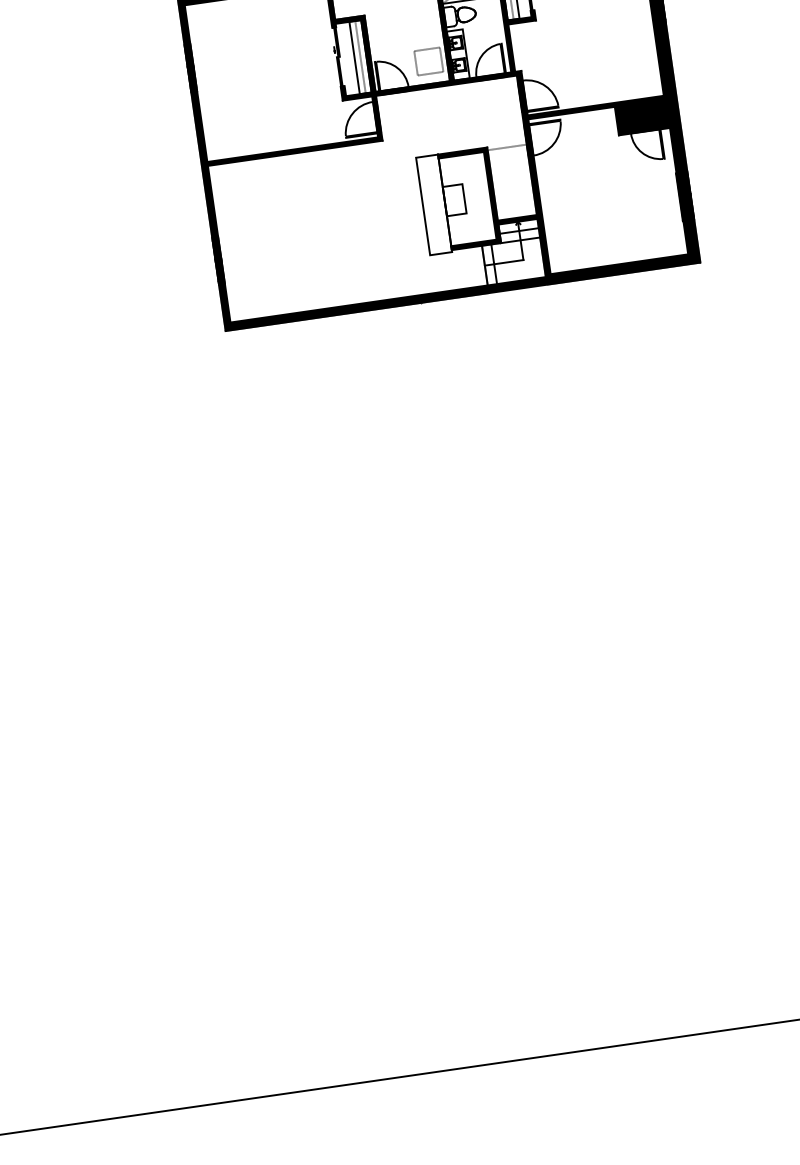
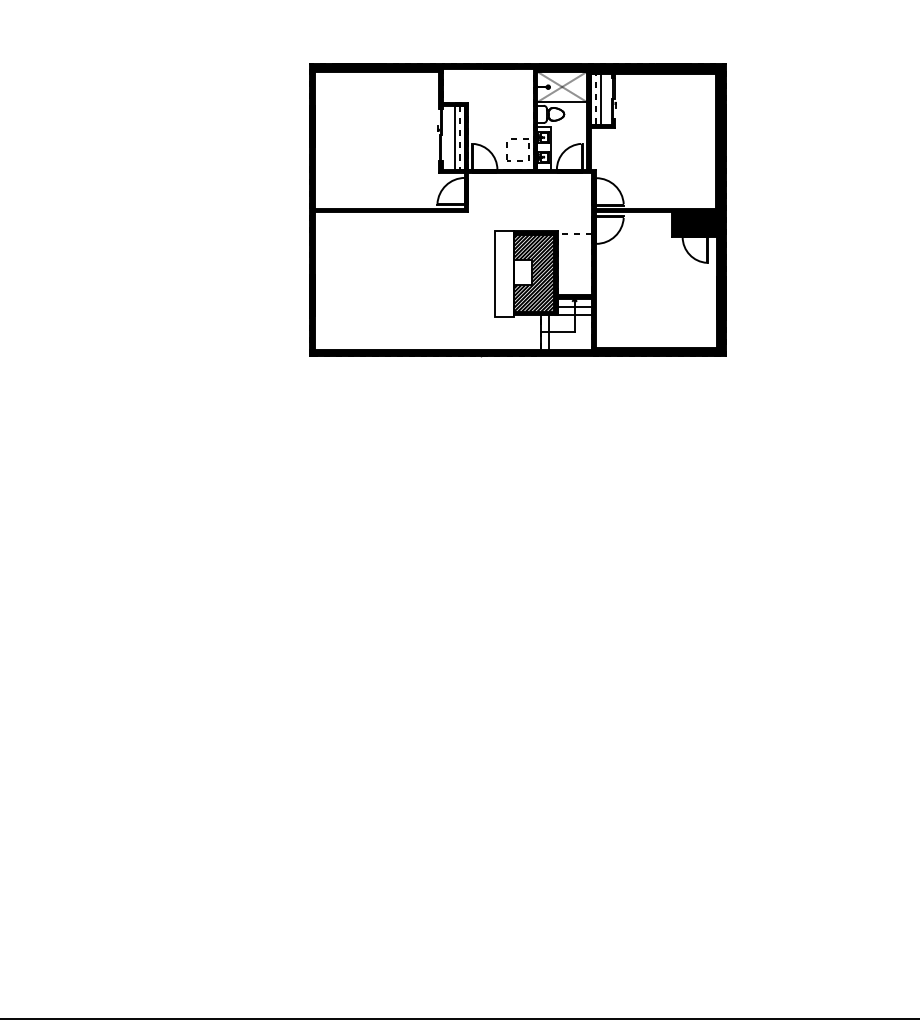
hatch: (467, 198) -> (534, 272), added

